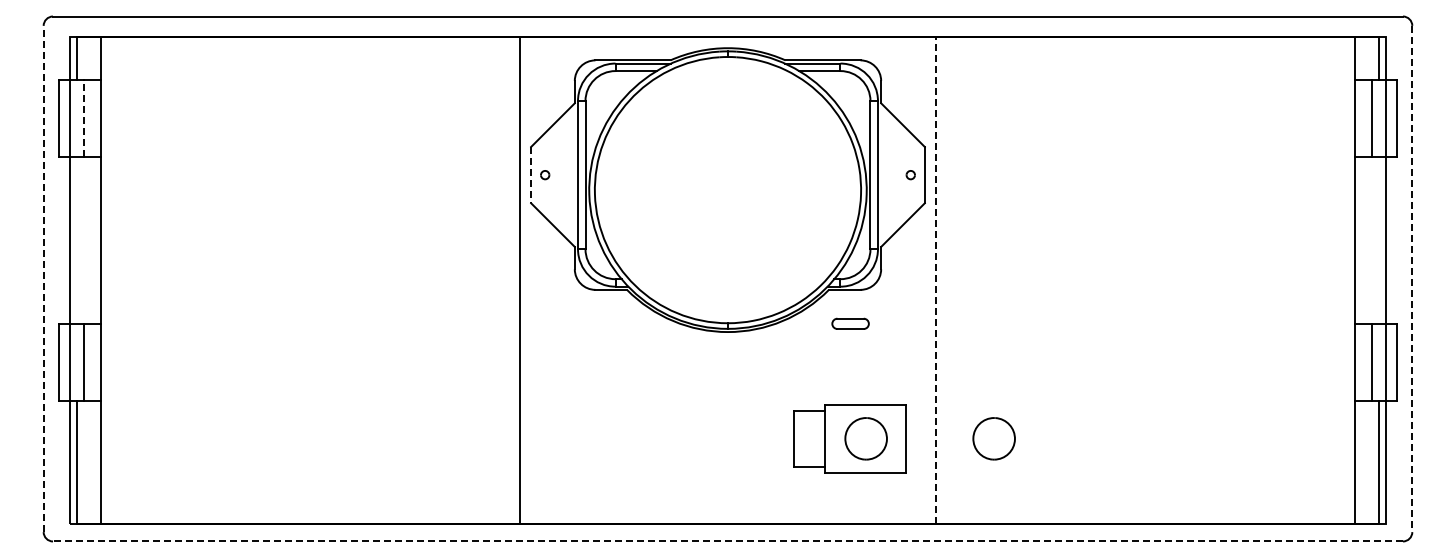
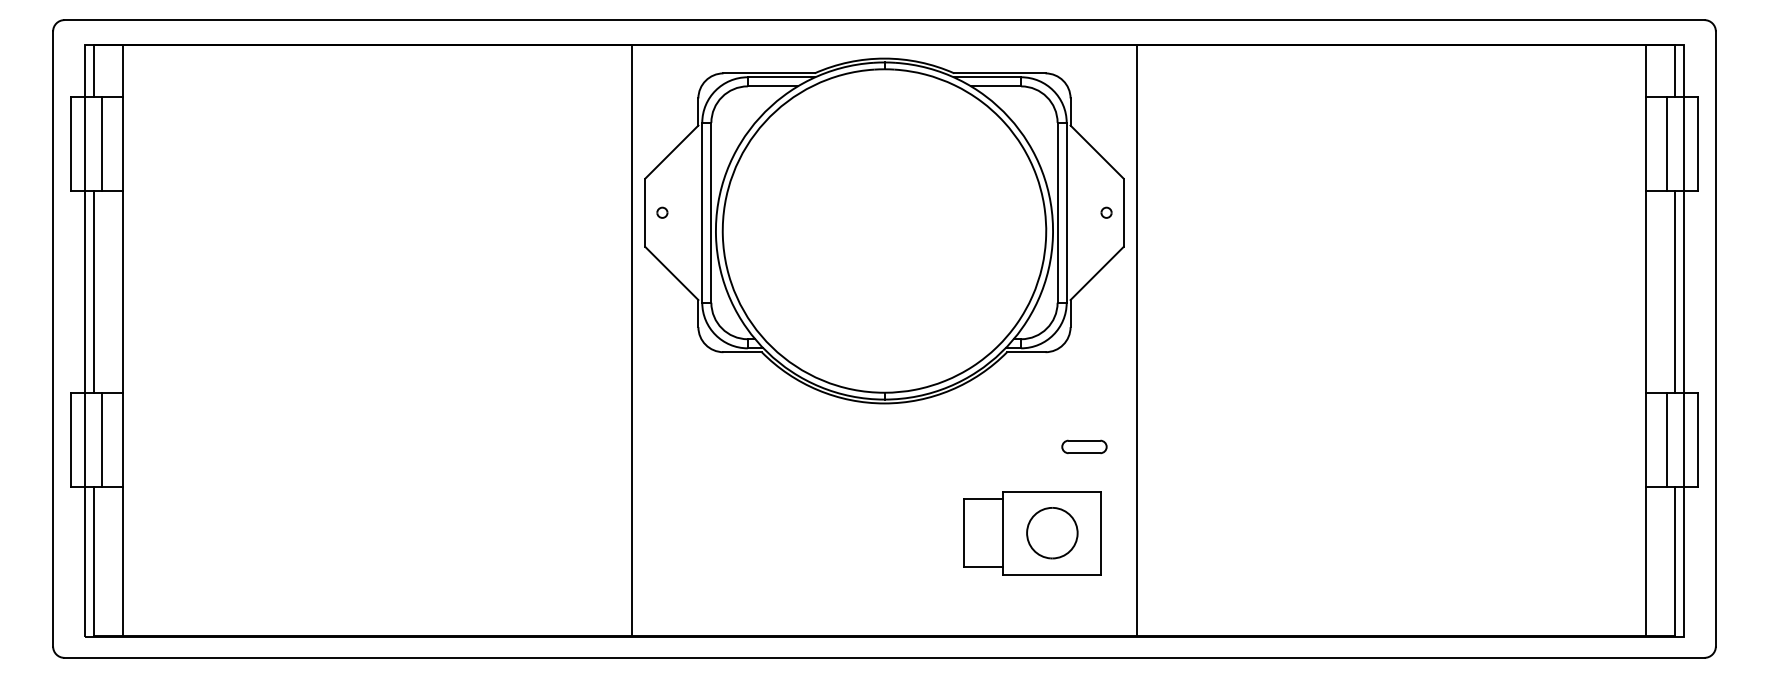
line: (83, 118) -> (101, 144), dashed -> solid
line: (531, 175) -> (645, 213), dashed -> solid
line: (77, 240) -> (94, 292), added
line: (1378, 240) -> (1674, 292), added
line: (43, 278) -> (52, 338), dashed -> solid
line: (936, 279) -> (1137, 339), dashed -> solid
line: (1412, 279) -> (1716, 339), dashed -> solid
part: (850, 323) -> (1084, 446), moved
part: (993, 438) -> (1207, 532), removed
line: (727, 541) -> (883, 657), dashed -> solid

